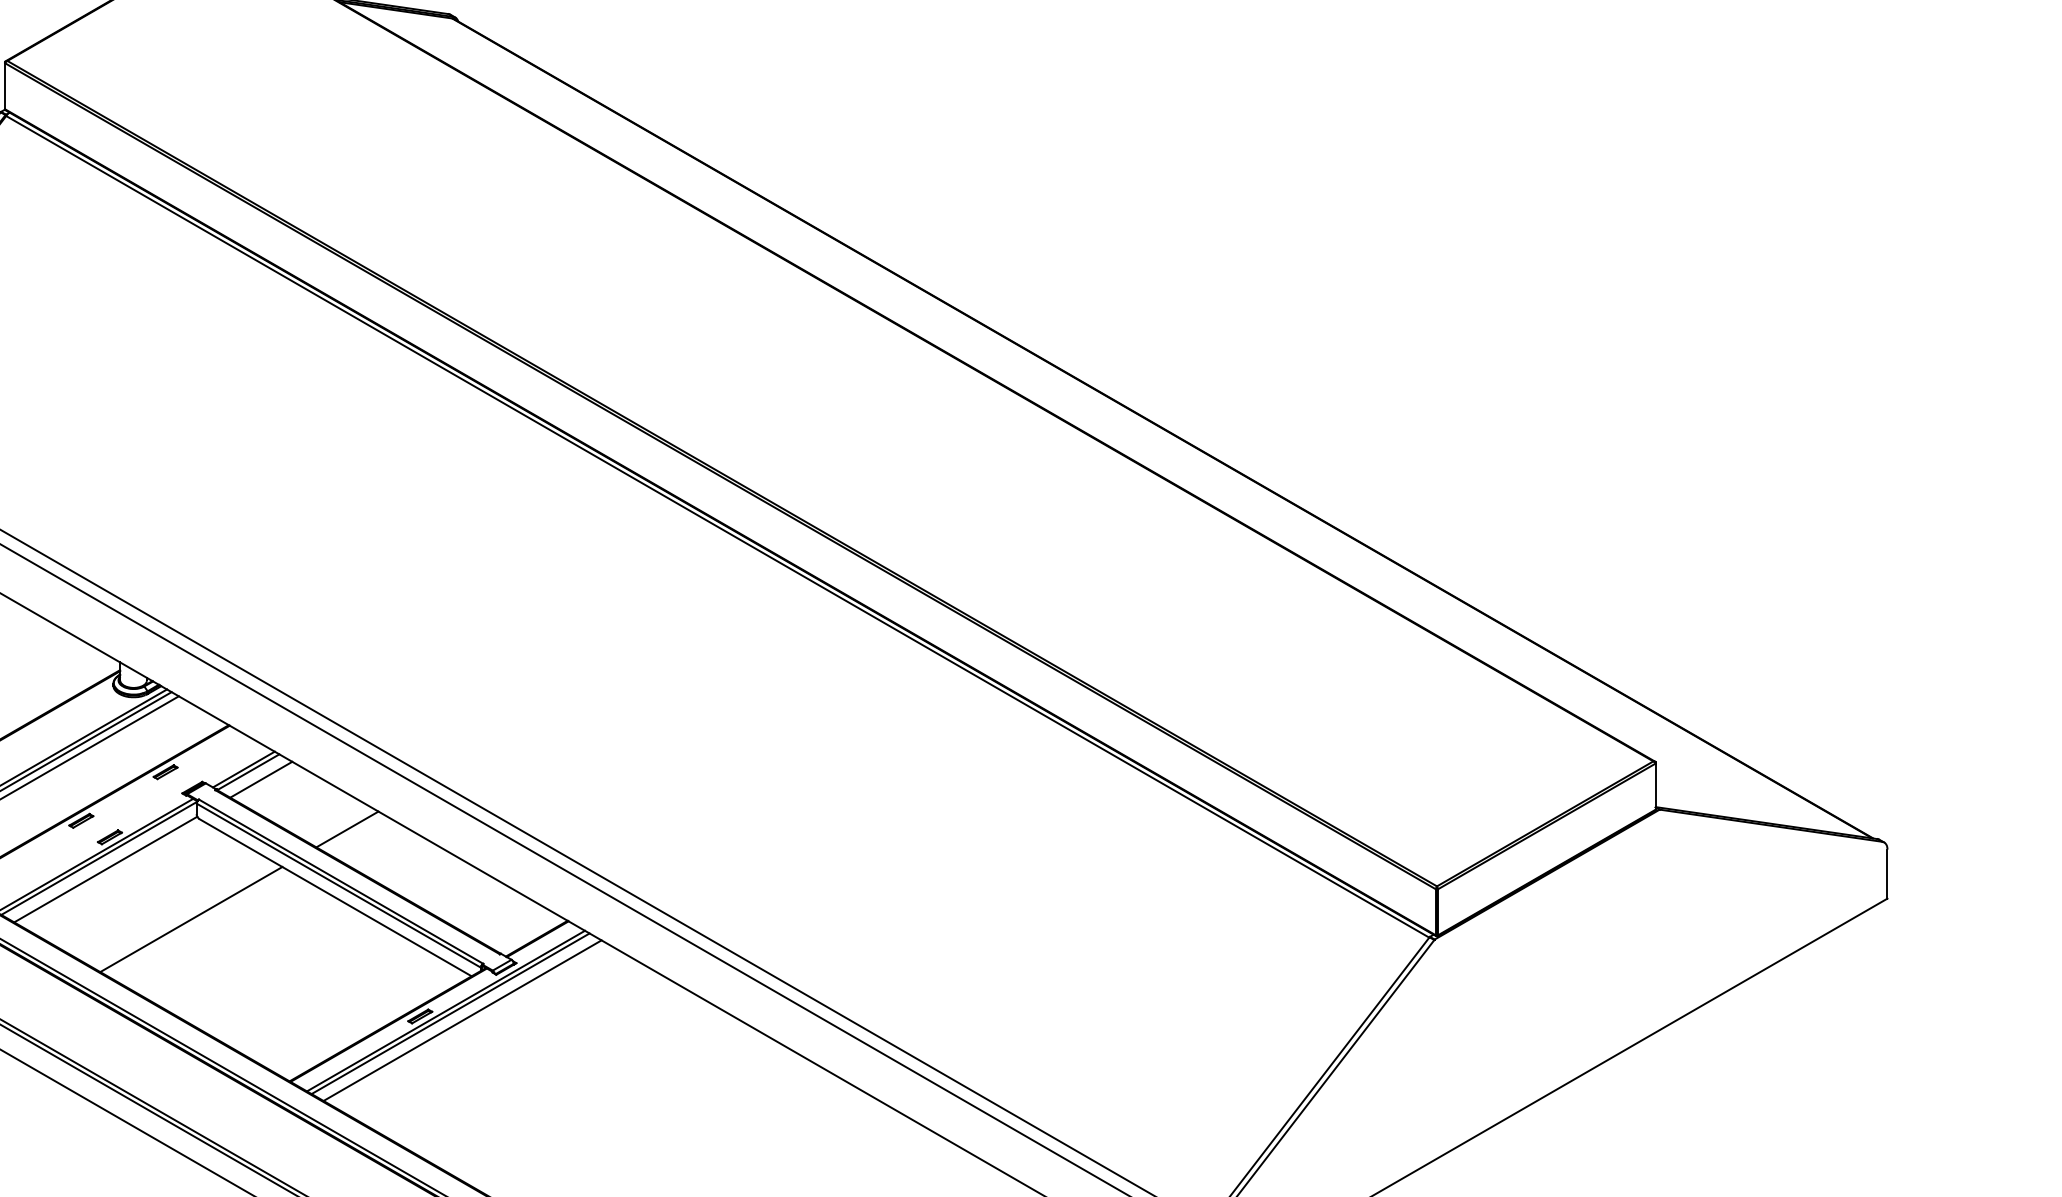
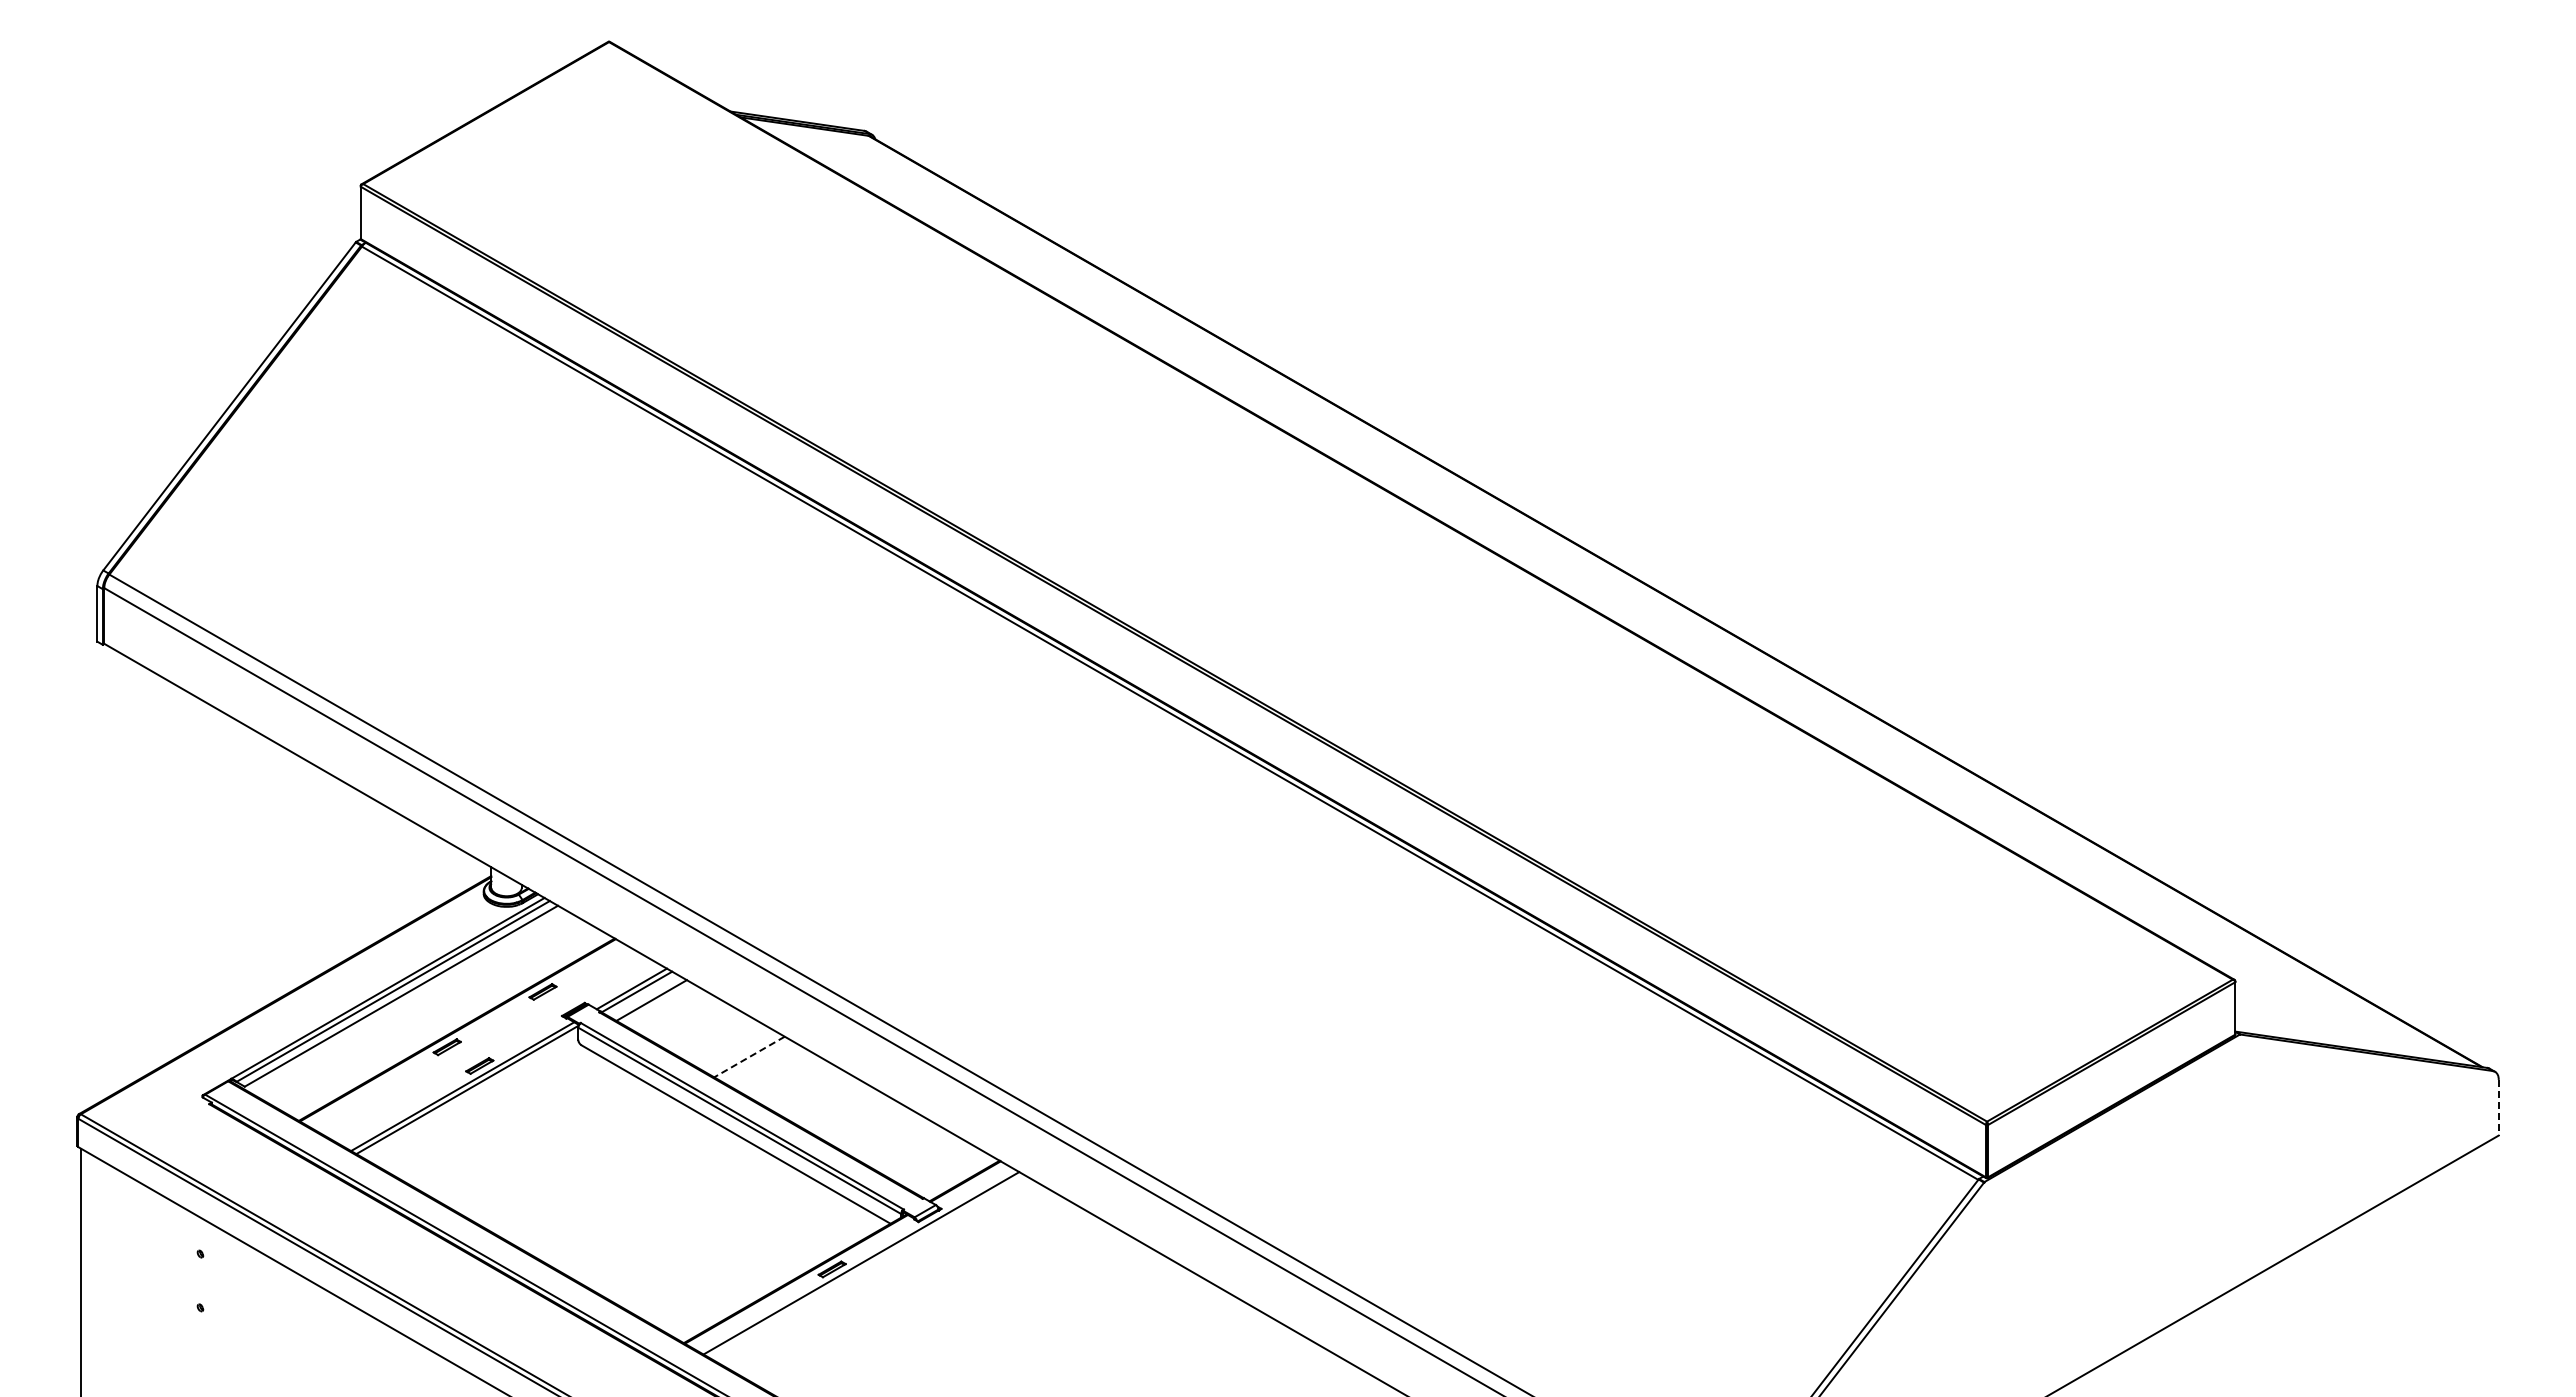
line: (347, 829) -> (749, 1057), solid -> dashed
line: (105, 869) -> (474, 1102), removed
line: (1887, 873) -> (2498, 1107), solid -> dashed
line: (190, 919) -> (571, 1159), removed
line: (450, 1013) -> (866, 1266), removed
line: (462, 1020) -> (880, 1273), removed

